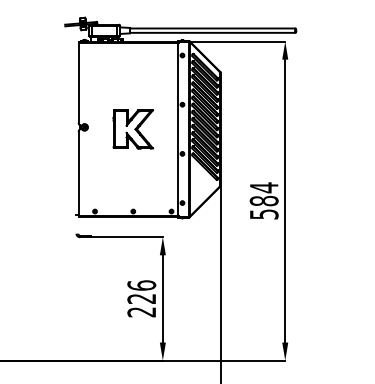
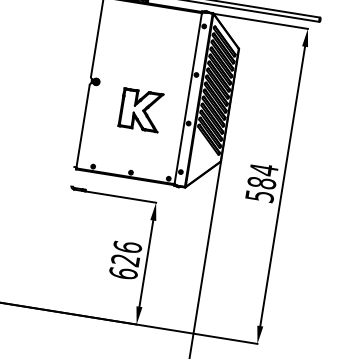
part: (133, 129) -> (141, 110), moved
text: (141, 312) -> (123, 273), 226 -> 626

